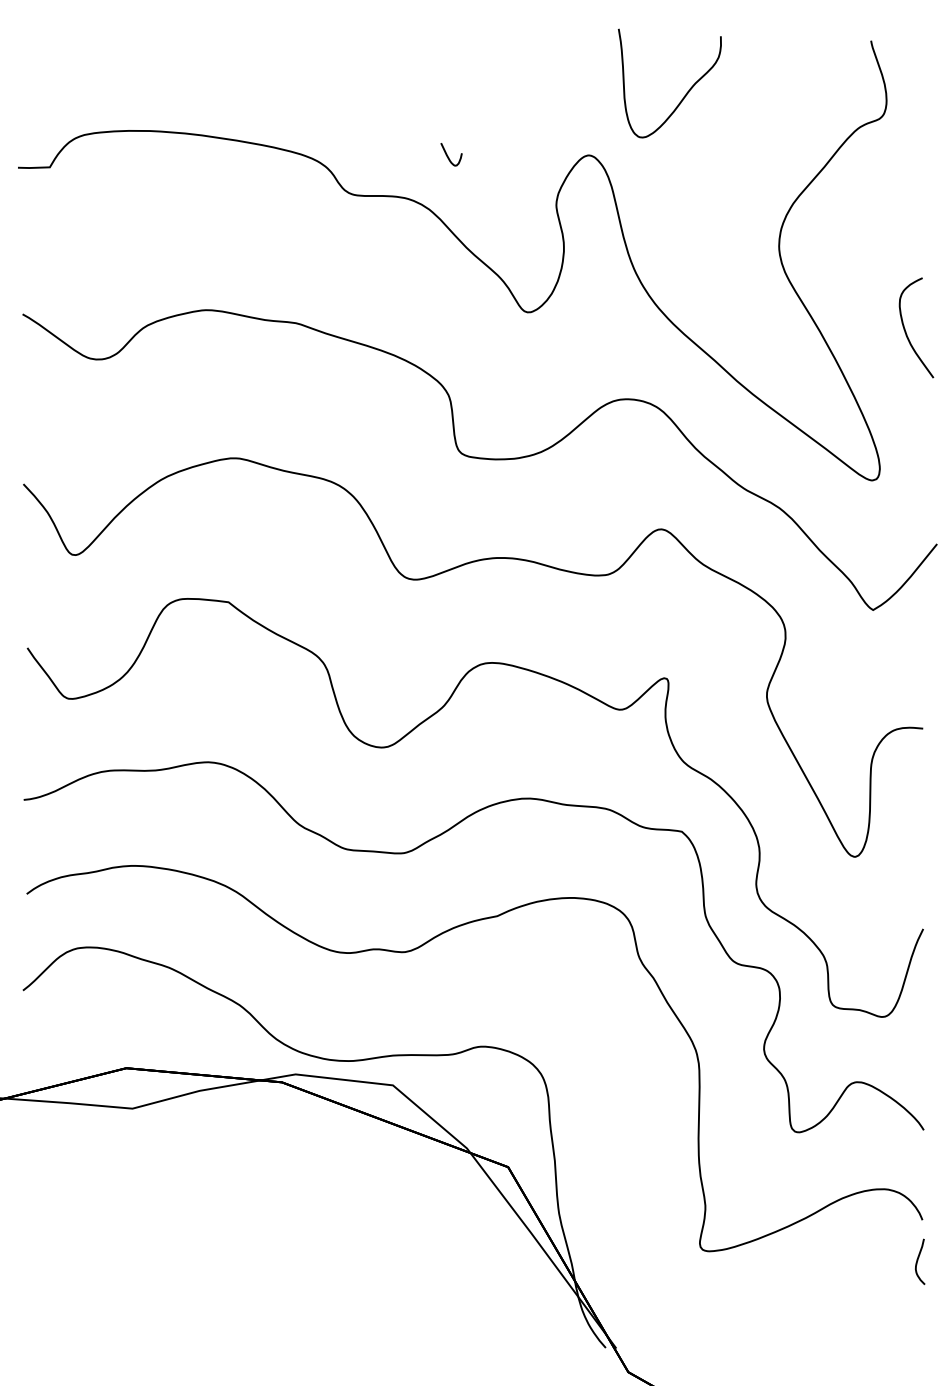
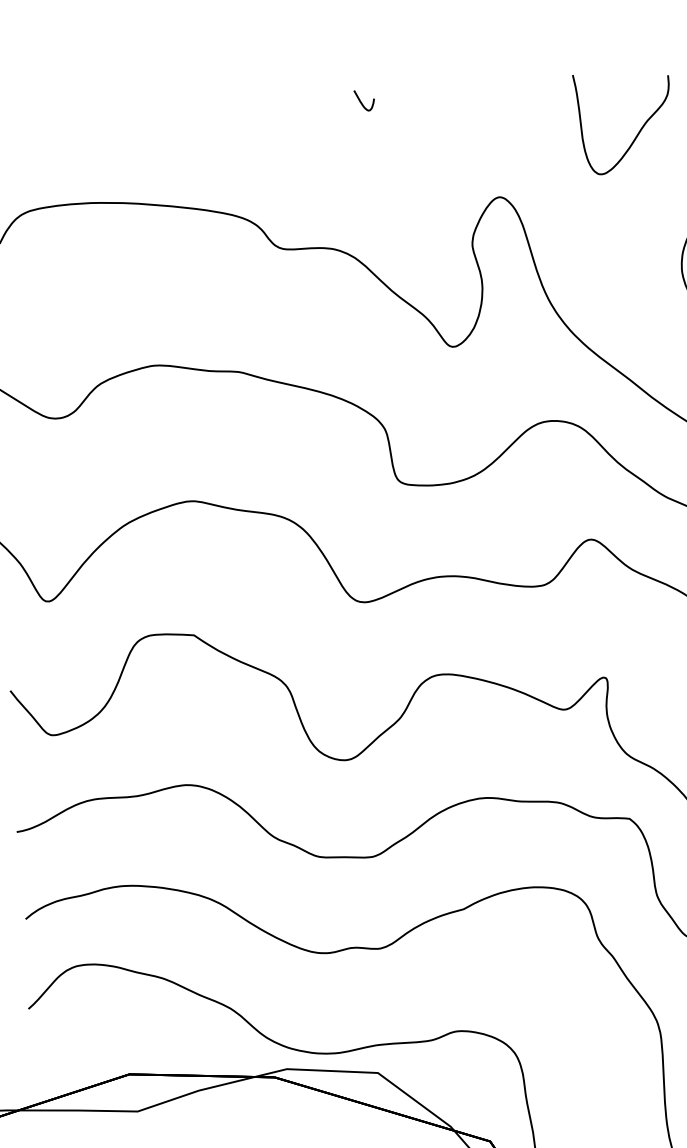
curve: (683, 96) -> (637, 133), moved
curve: (448, 156) -> (361, 102), moved

